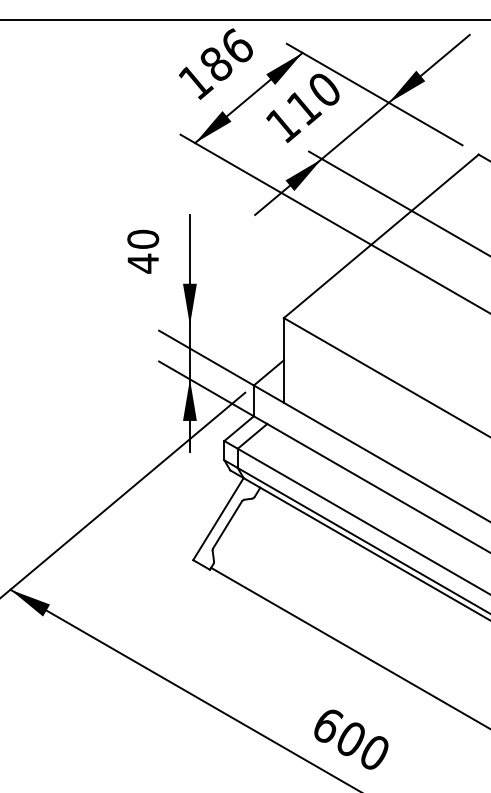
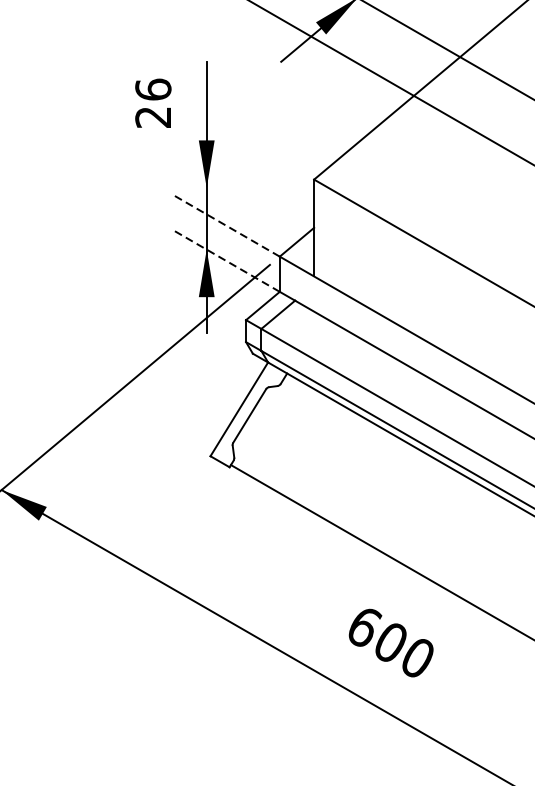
text: (143, 251) -> (153, 103), 40 -> 26
line: (206, 358) -> (225, 225), solid -> dashed
line: (206, 388) -> (225, 260), solid -> dashed
text: (351, 739) -> (391, 642), moved

